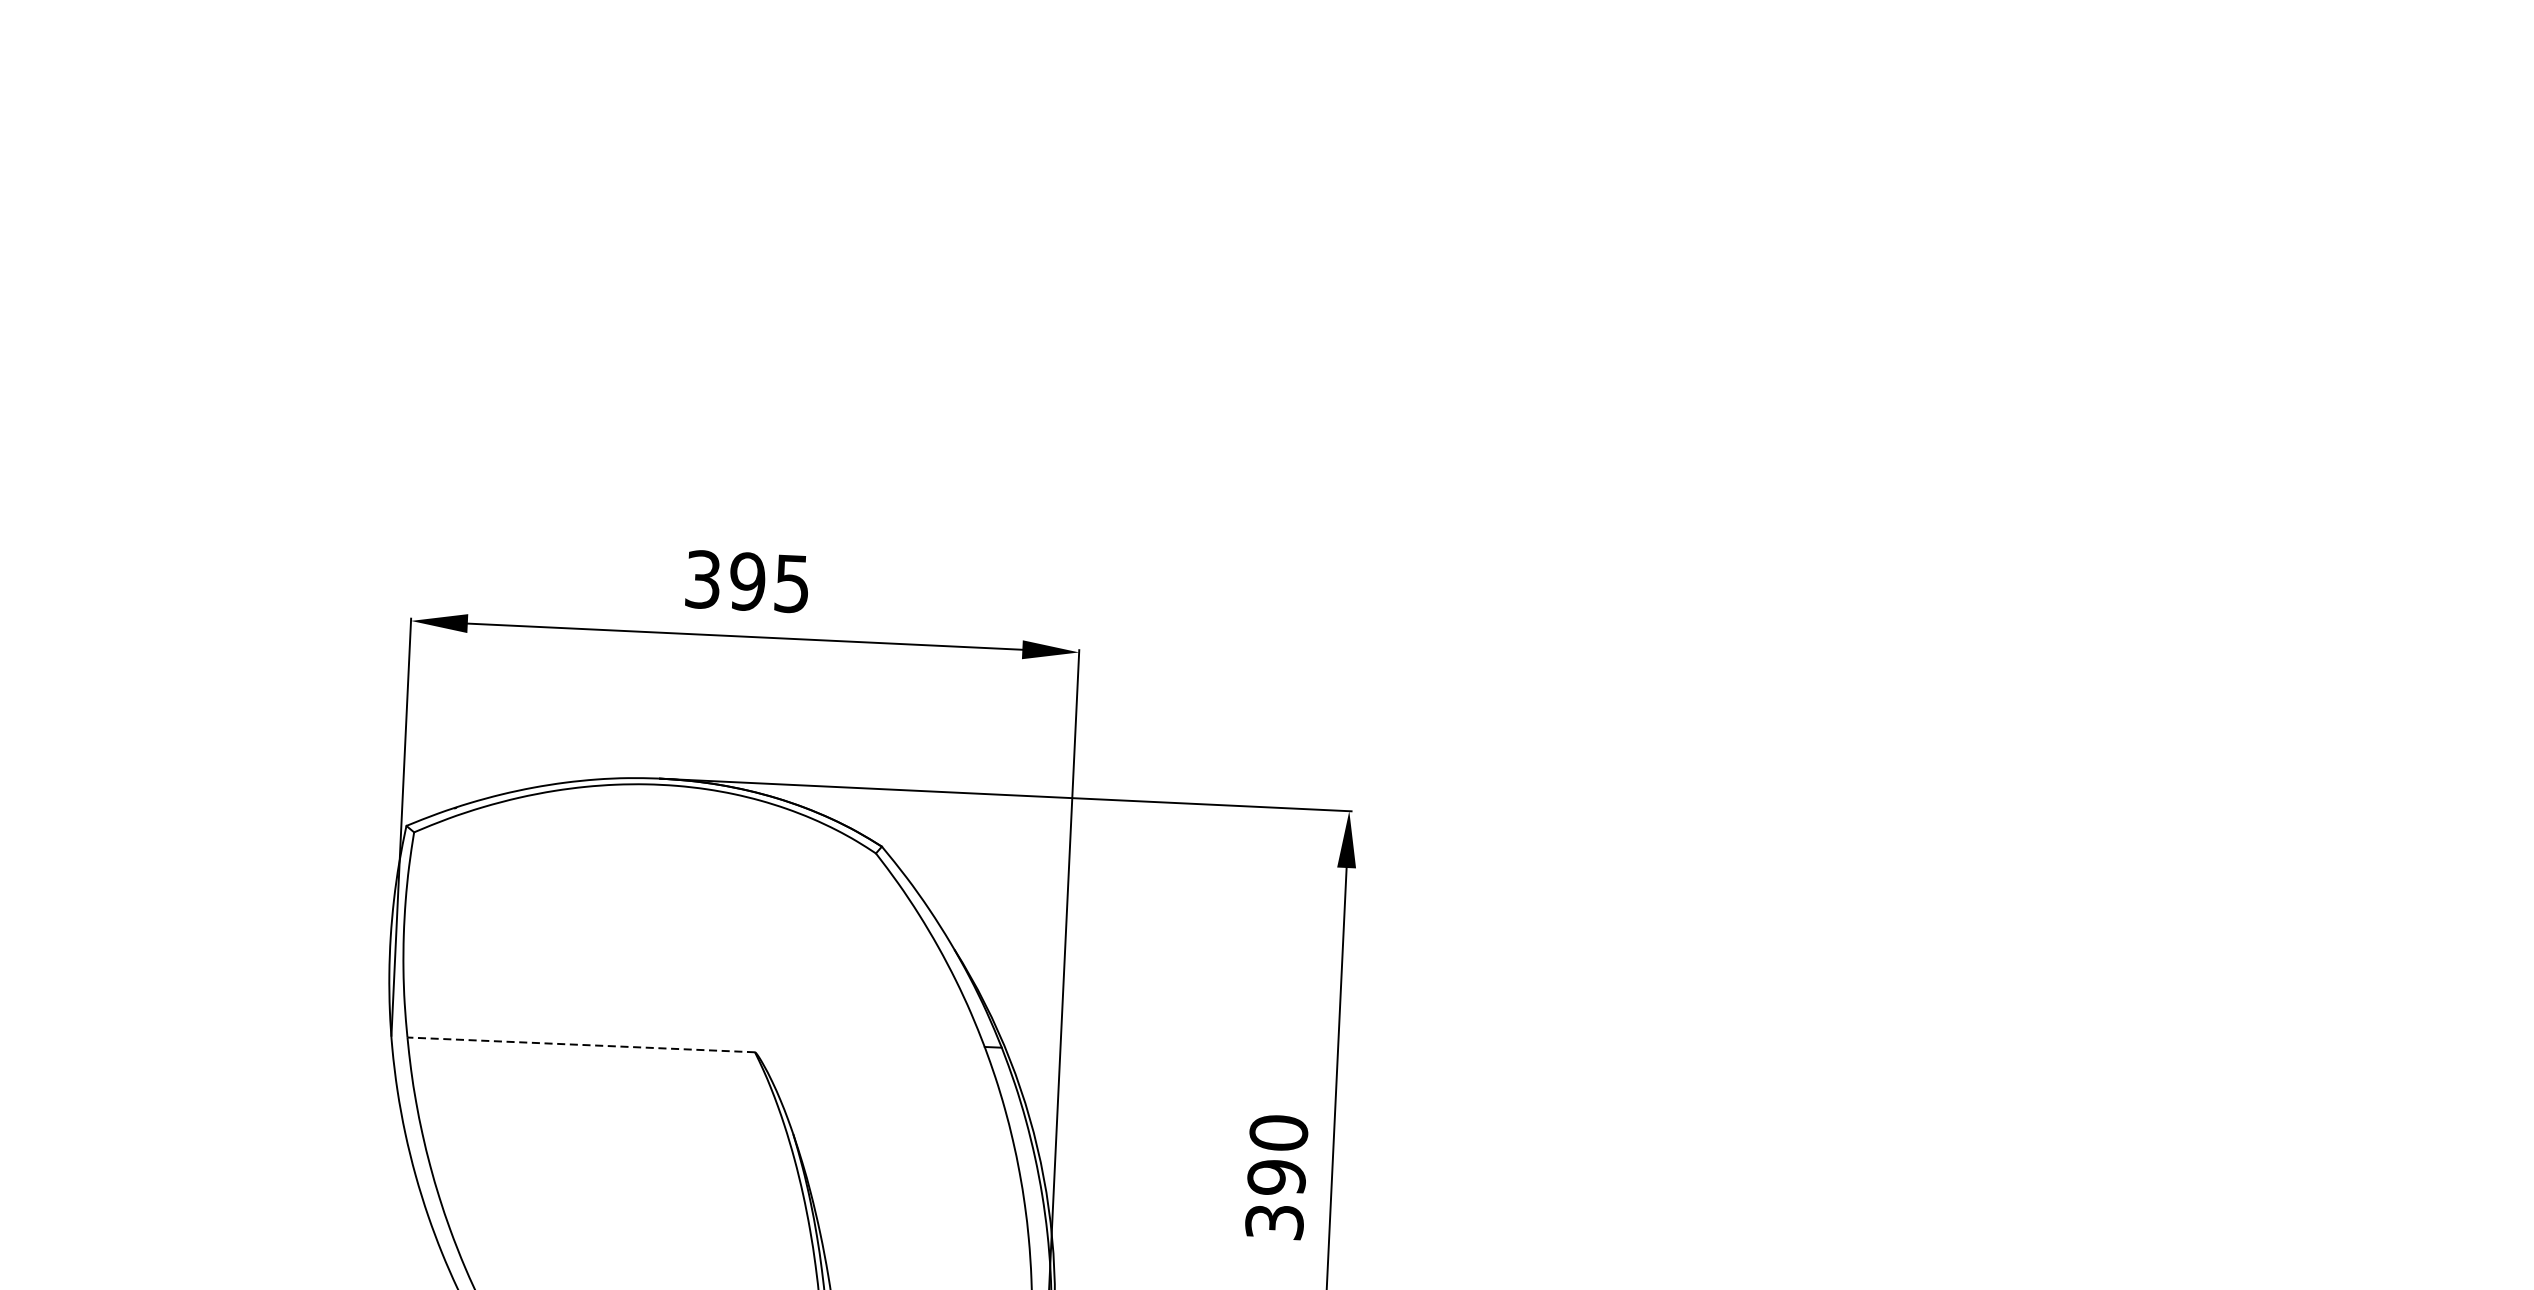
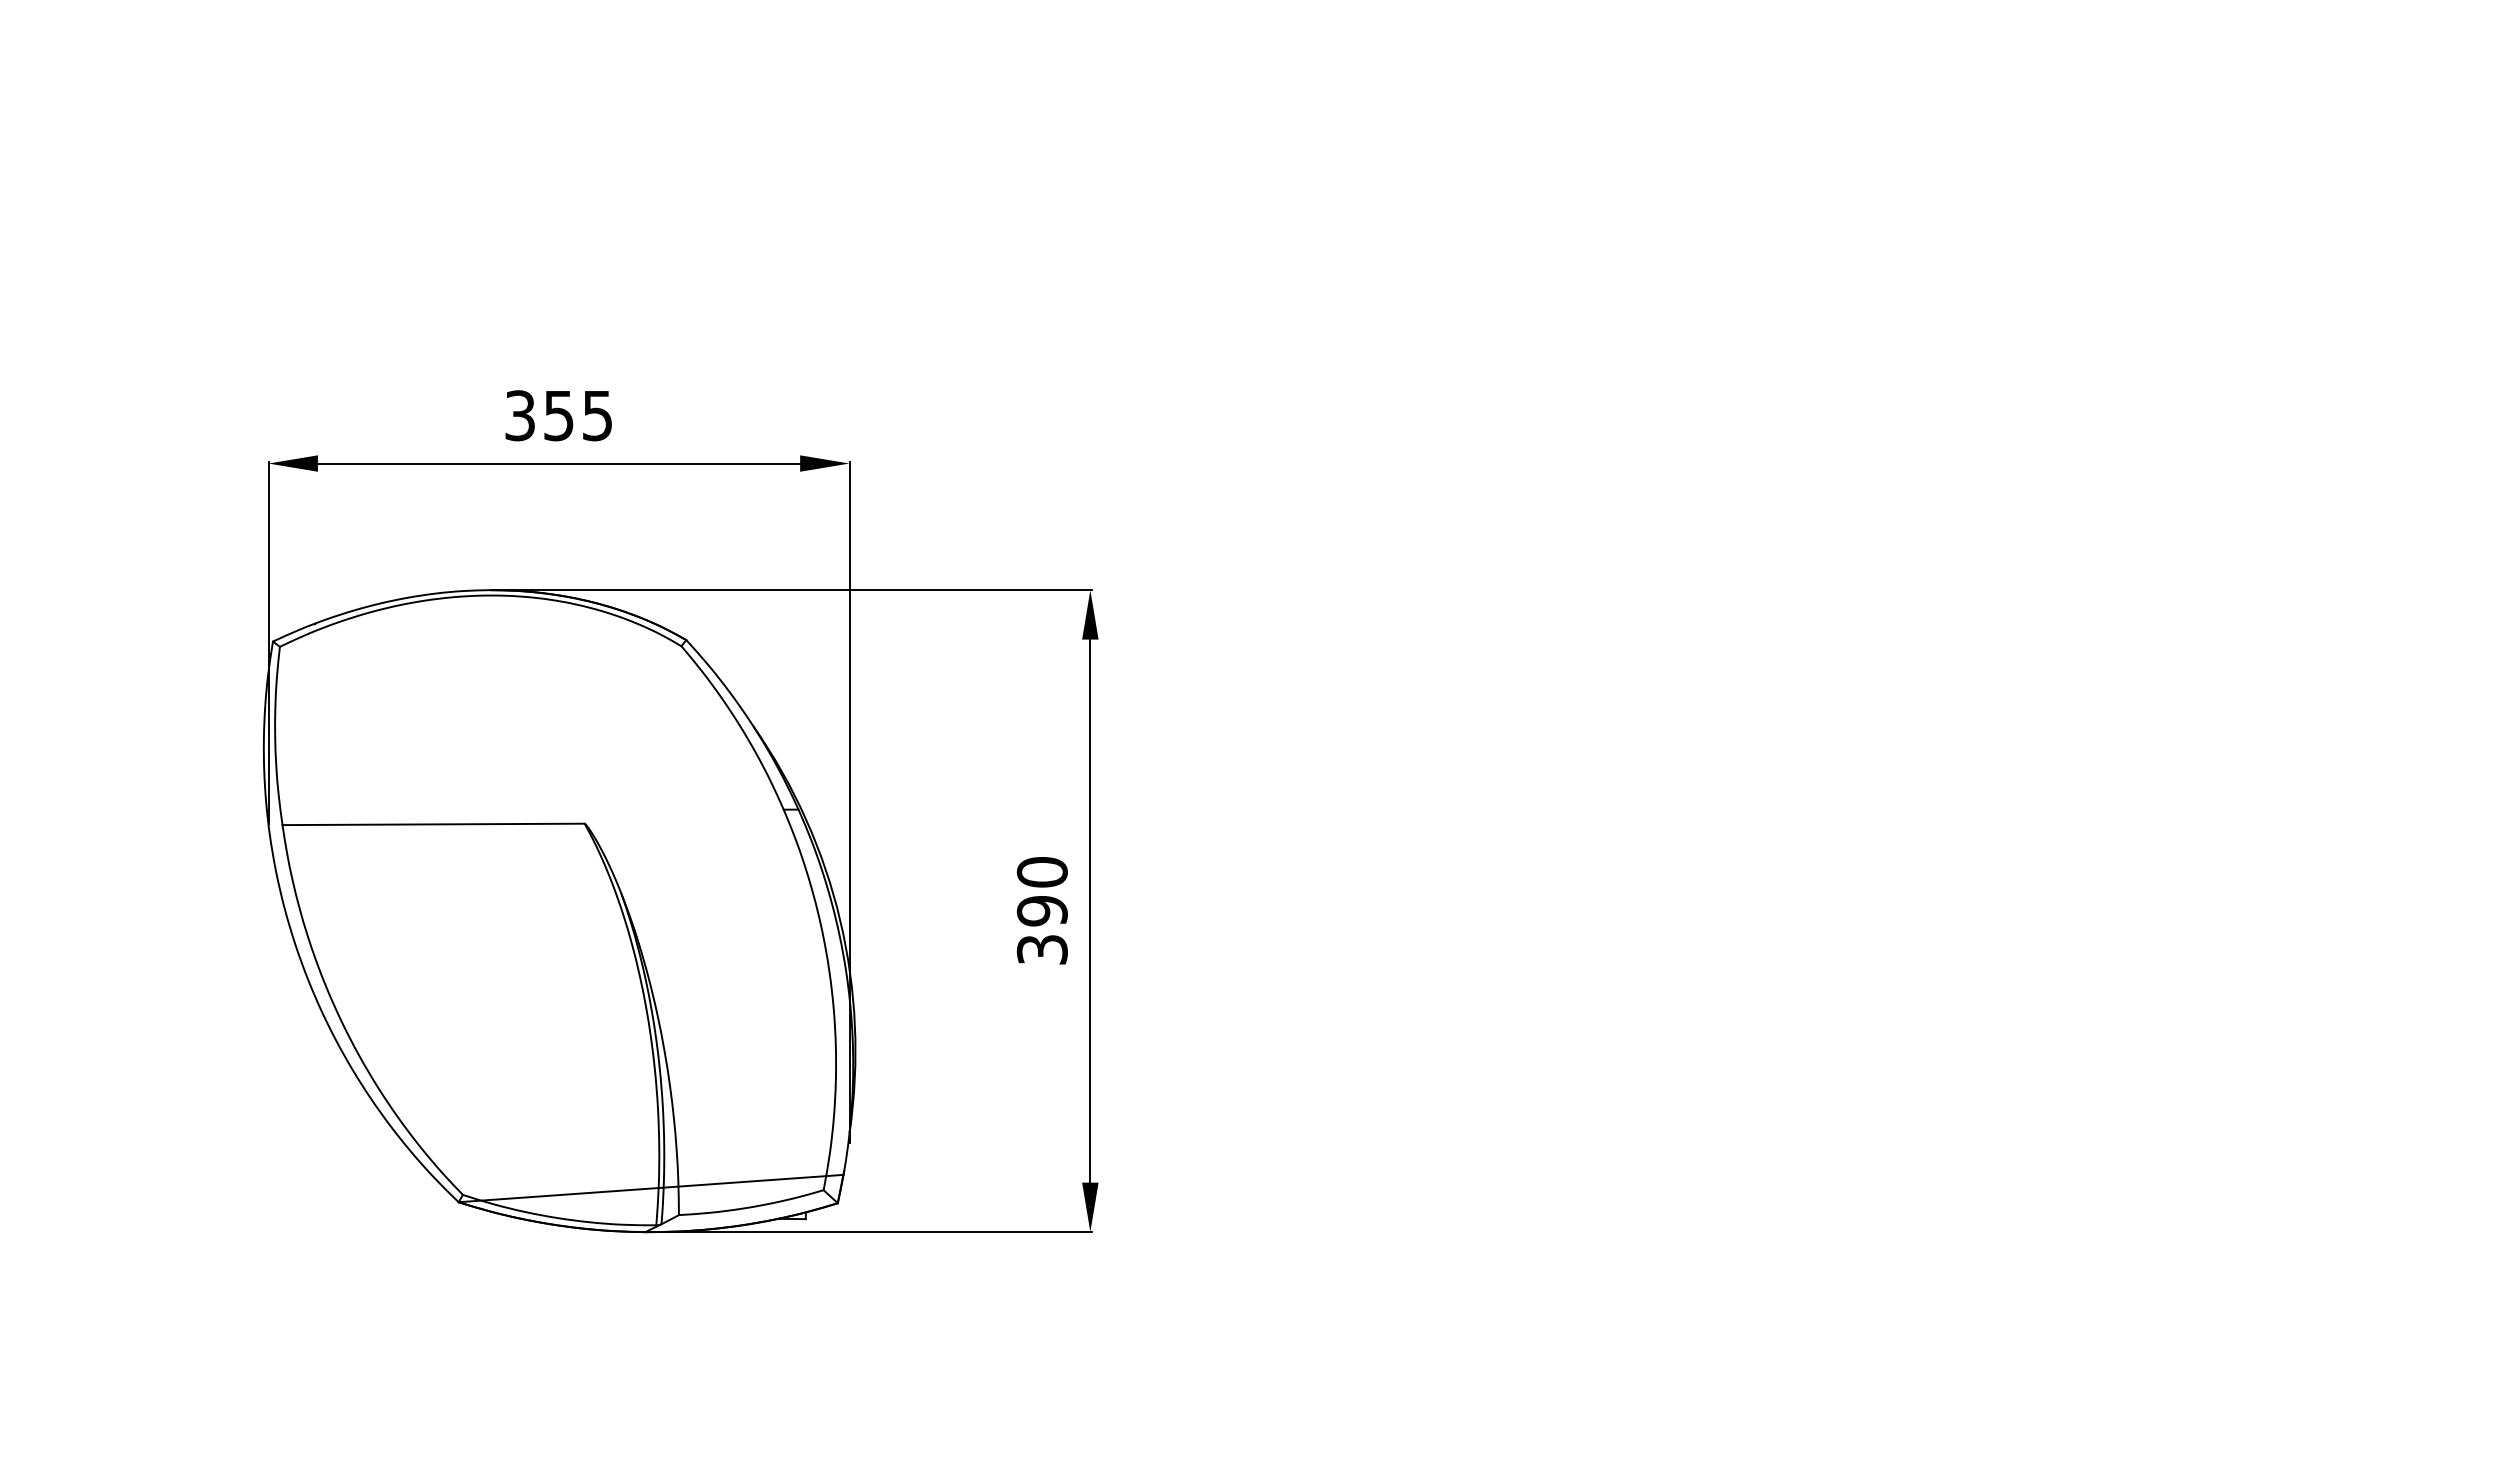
text: (747, 581) -> (558, 415), 395 -> 355
line: (581, 1045) -> (433, 824), dashed -> solid

